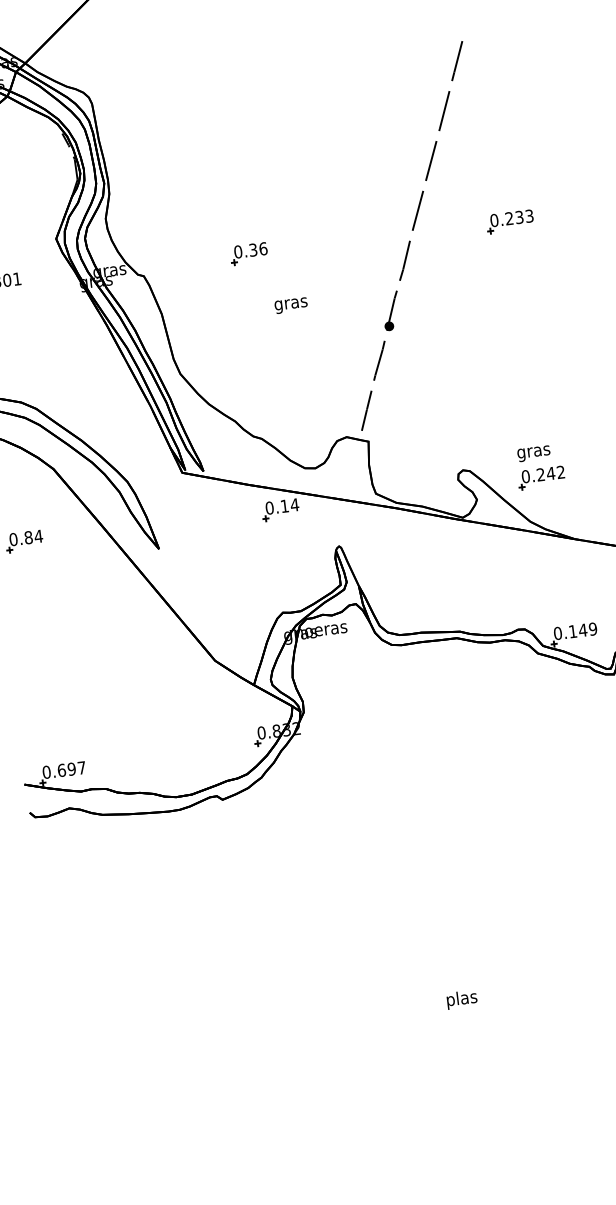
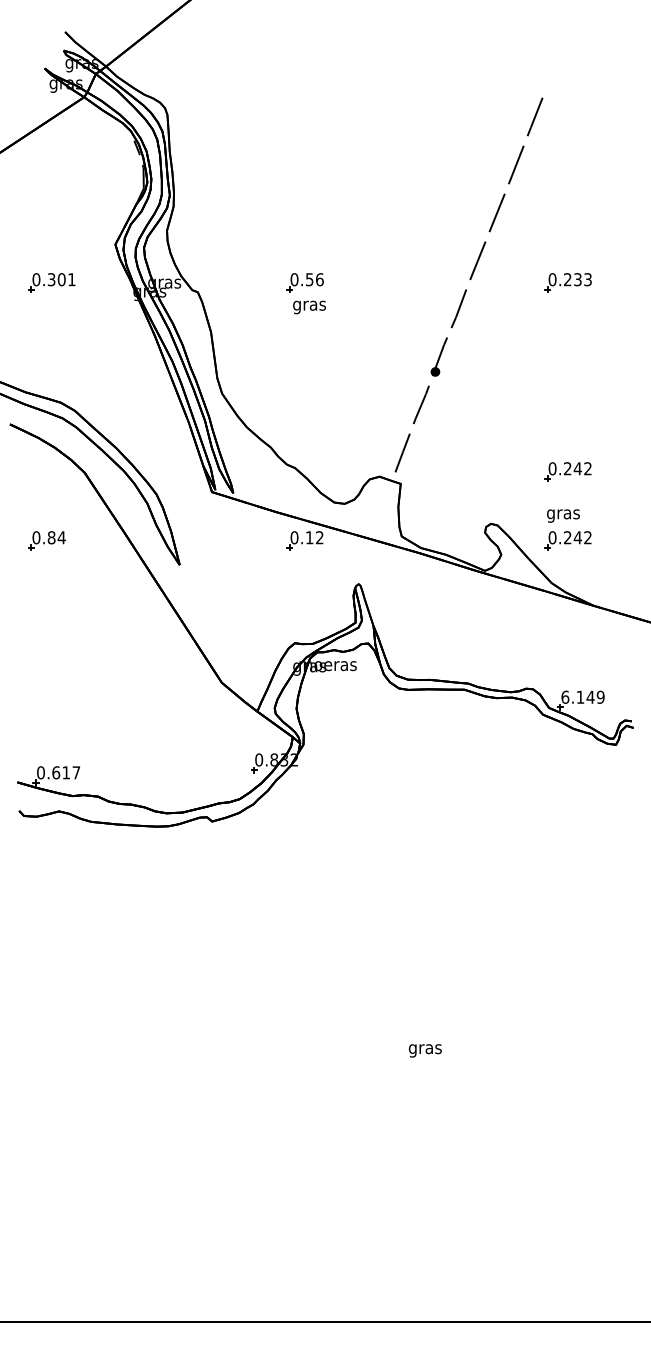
text: (253, 249) -> (309, 279), 0.36 -> 0.56
text: (291, 305) -> (309, 307), moved
part: (532, 409) -> (567, 471), added
text: (294, 504) -> (319, 537), 0.14 -> 0.12
text: (558, 632) -> (565, 696), 0.149 -> 6.149
text: (71, 768) -> (66, 772), 0.697 -> 0.617
text: (460, 999) -> (424, 1048), plas -> gras

